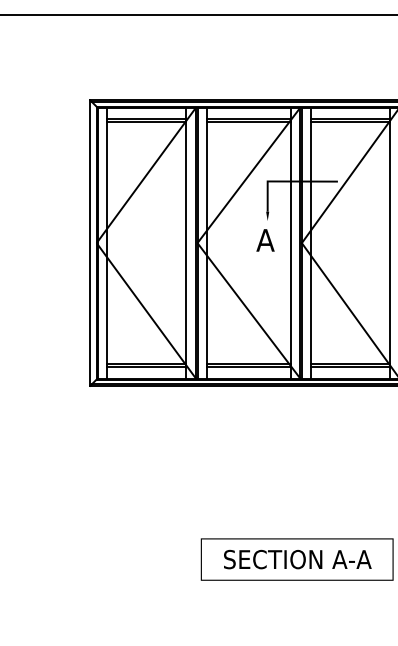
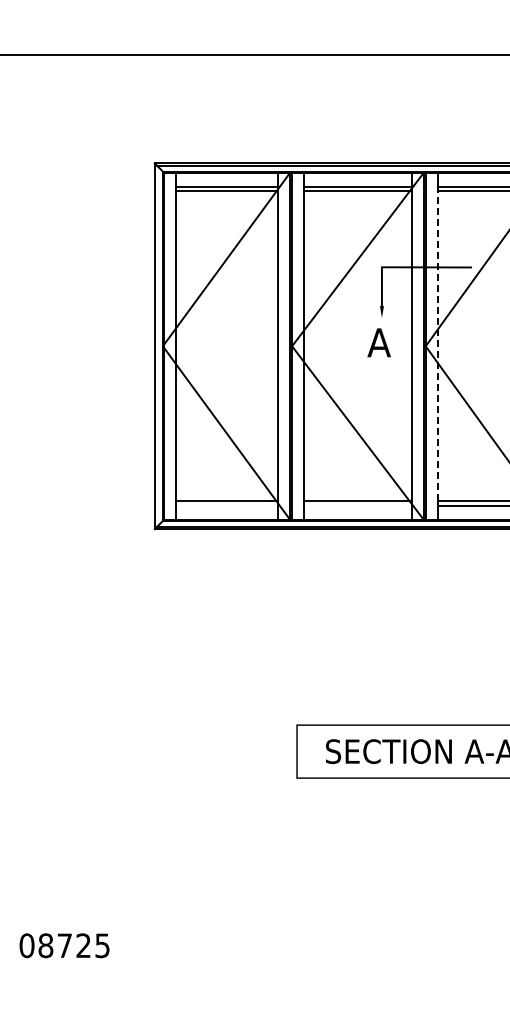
line: (311, 242) -> (437, 345), solid -> dashed
line: (146, 367) -> (226, 505), removed
line: (248, 367) -> (357, 505), removed

